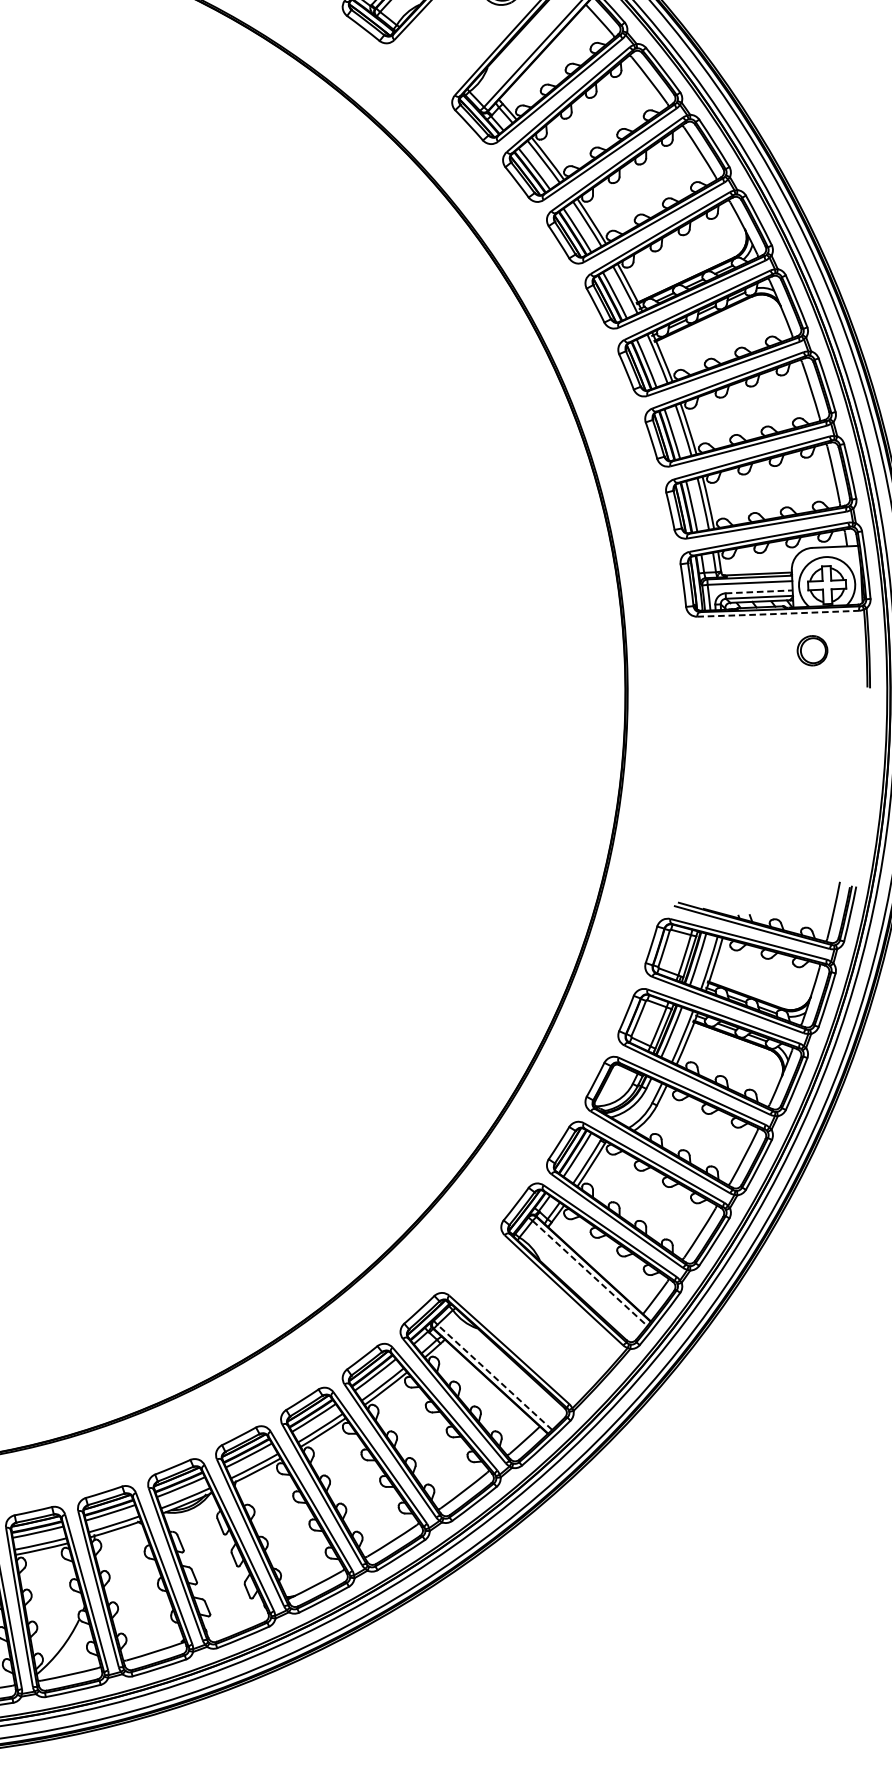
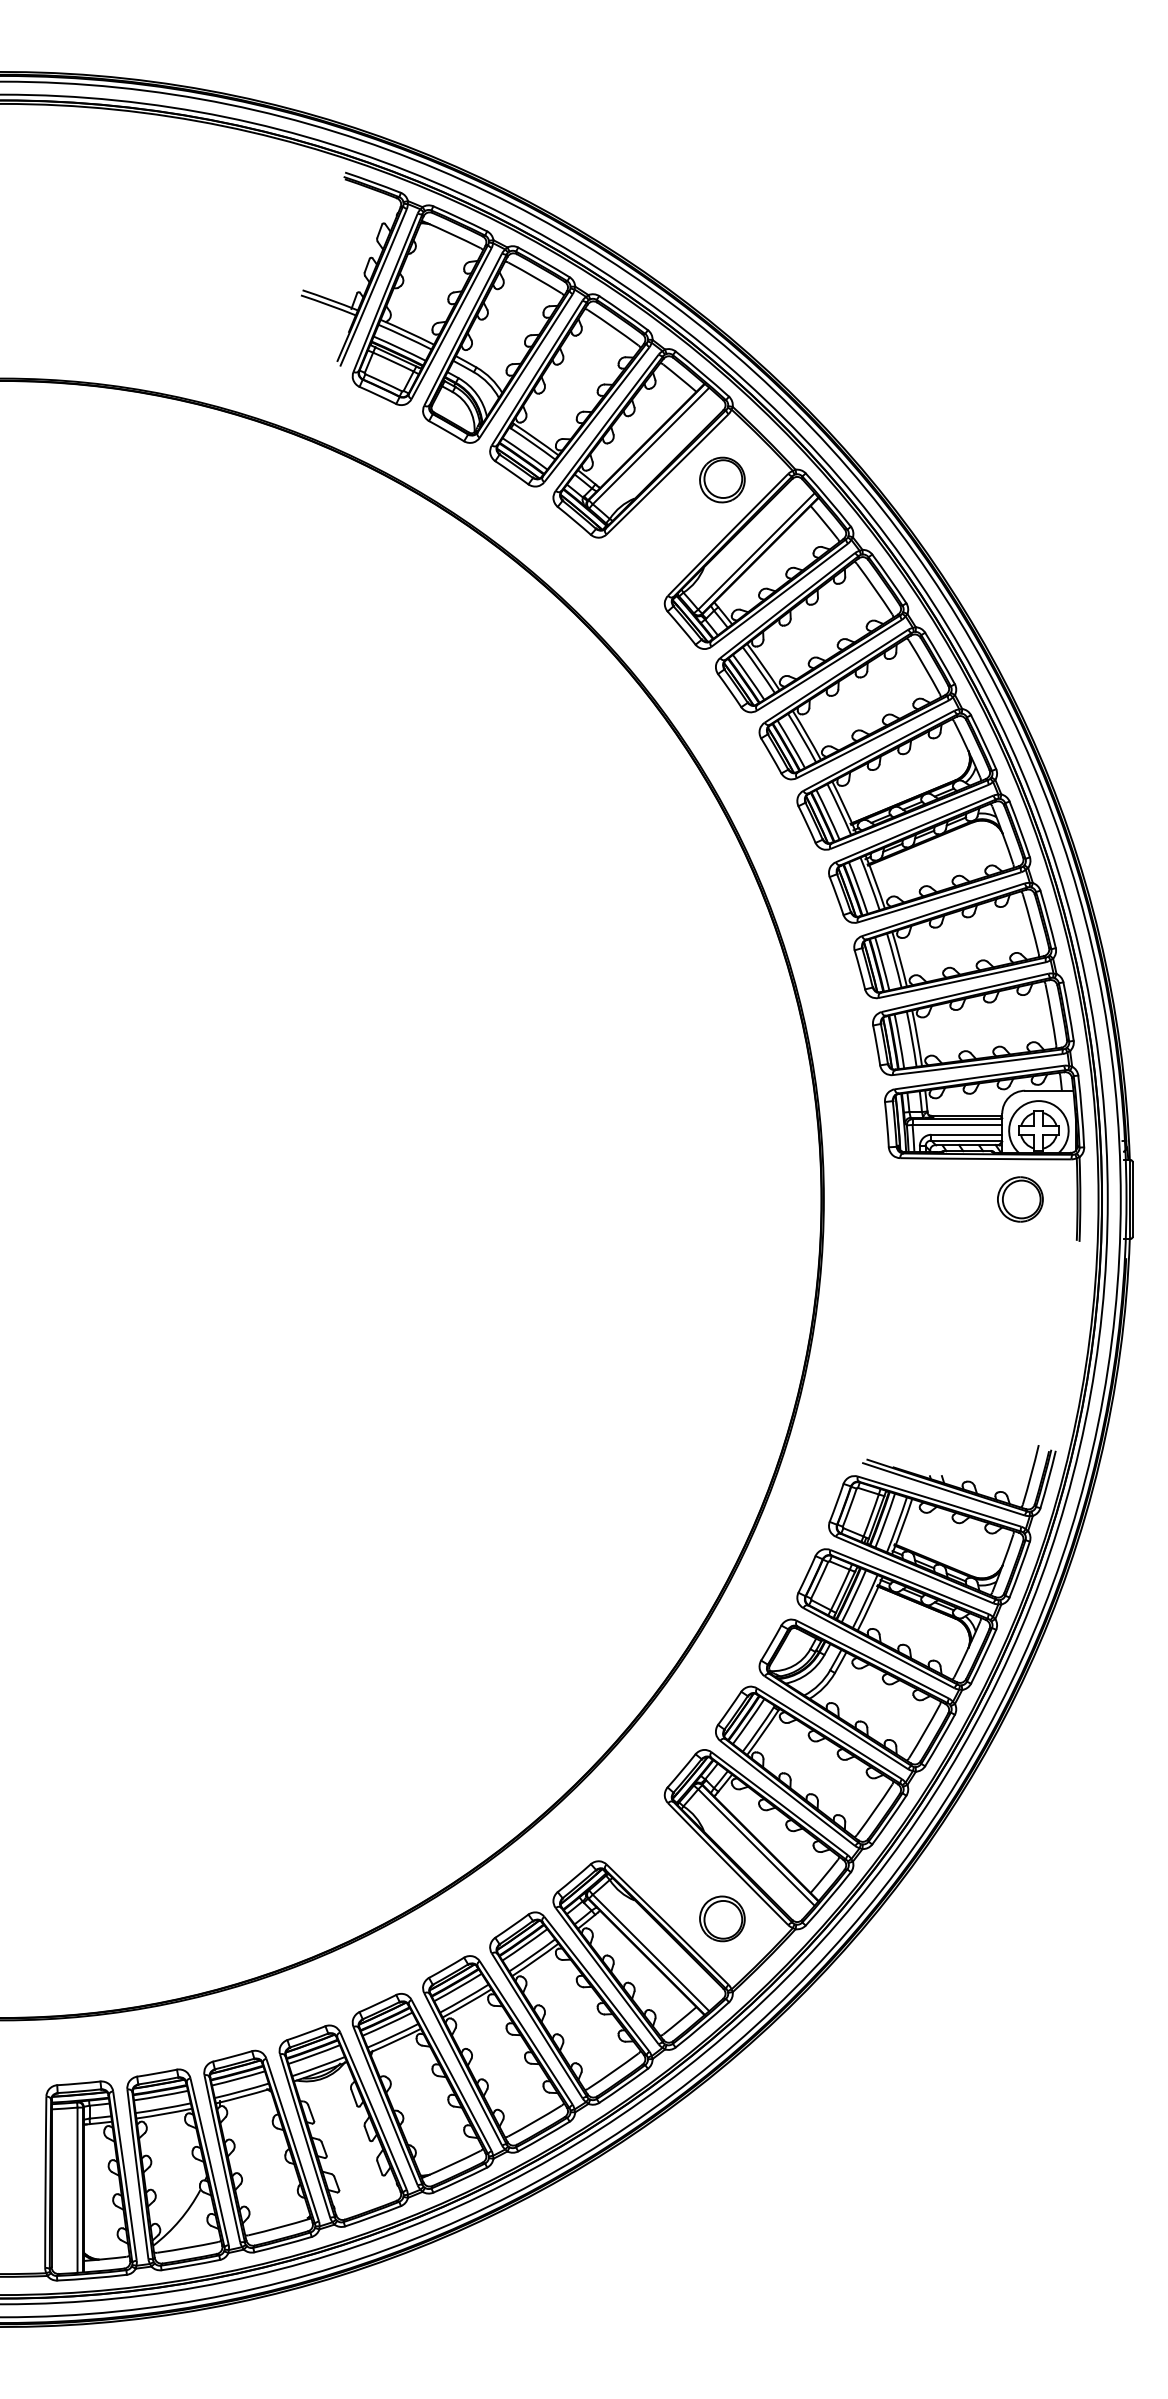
line: (759, 591) -> (967, 1134), dashed -> solid
arc: (777, 613) -> (985, 1158), dashed -> solid
part: (812, 650) -> (1020, 1199), size x1.43
line: (590, 1273) -> (756, 1847), dashed -> solid
part: (560, 1341) -> (722, 1918), added
line: (494, 1376) -> (650, 1952), dashed -> solid

